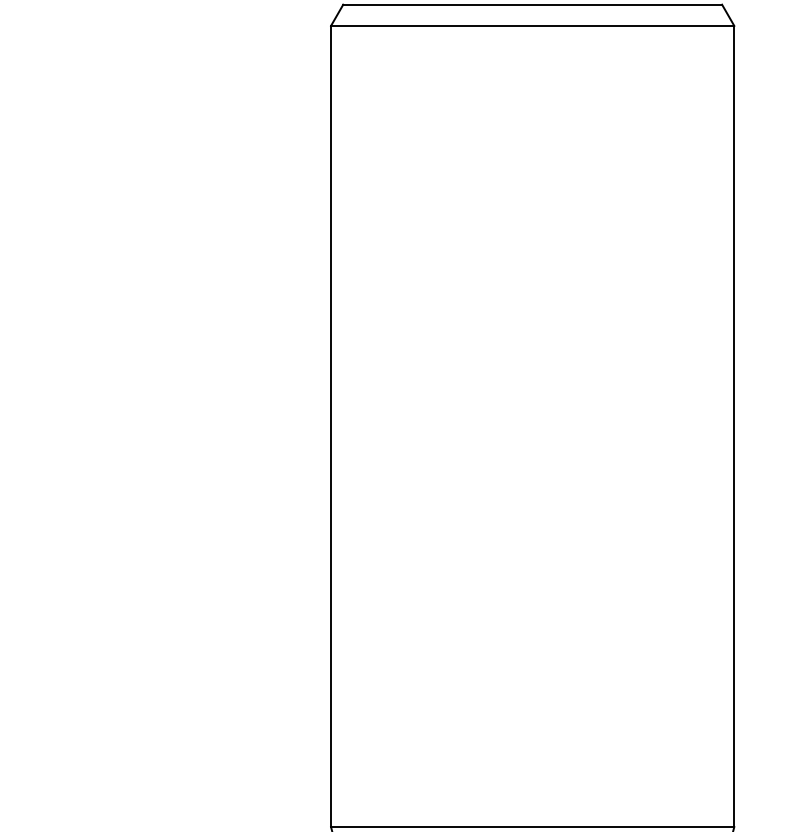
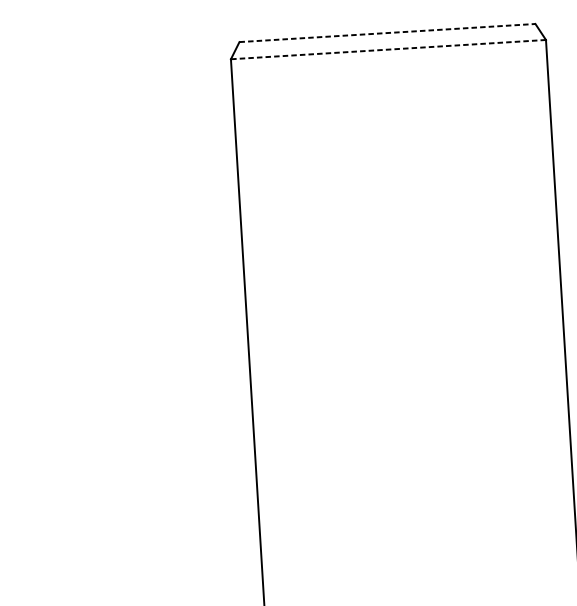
line: (533, 4) -> (388, 32), solid -> dashed
line: (532, 25) -> (388, 49), solid -> dashed

